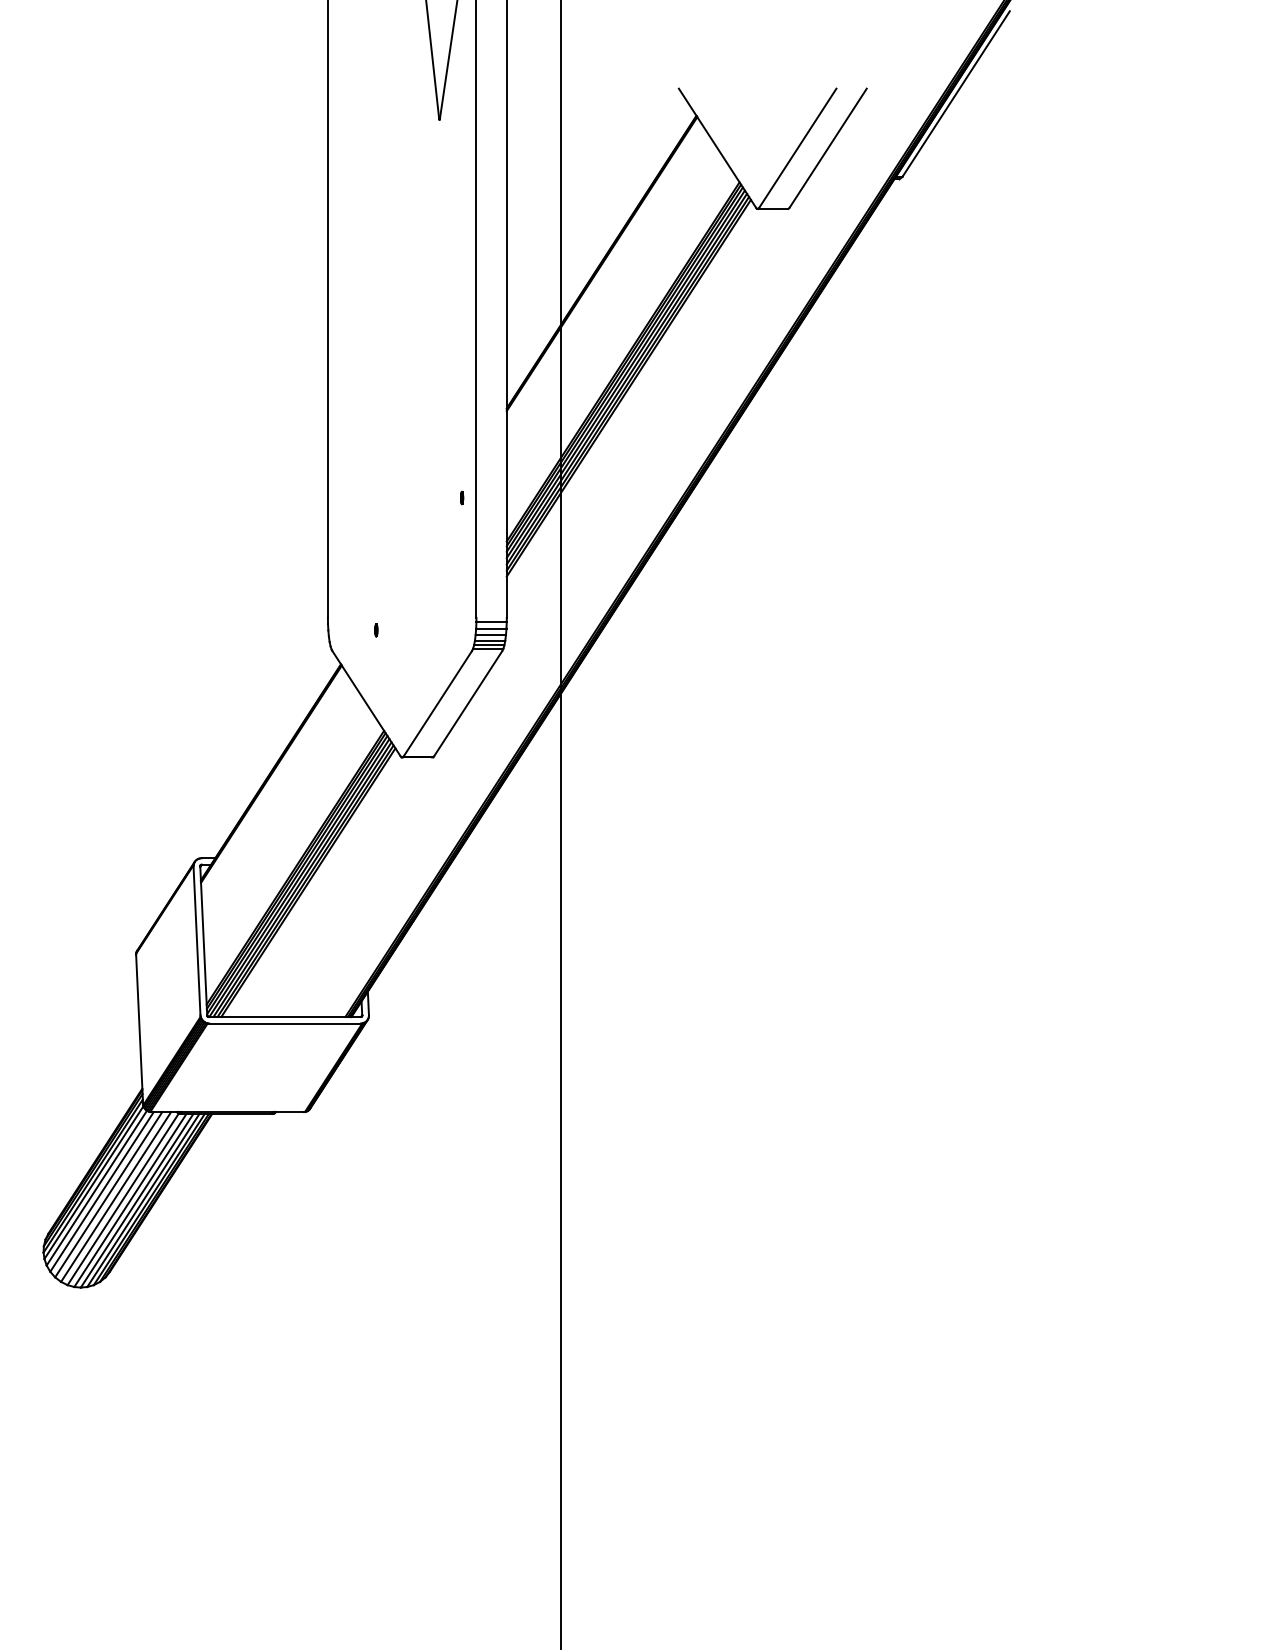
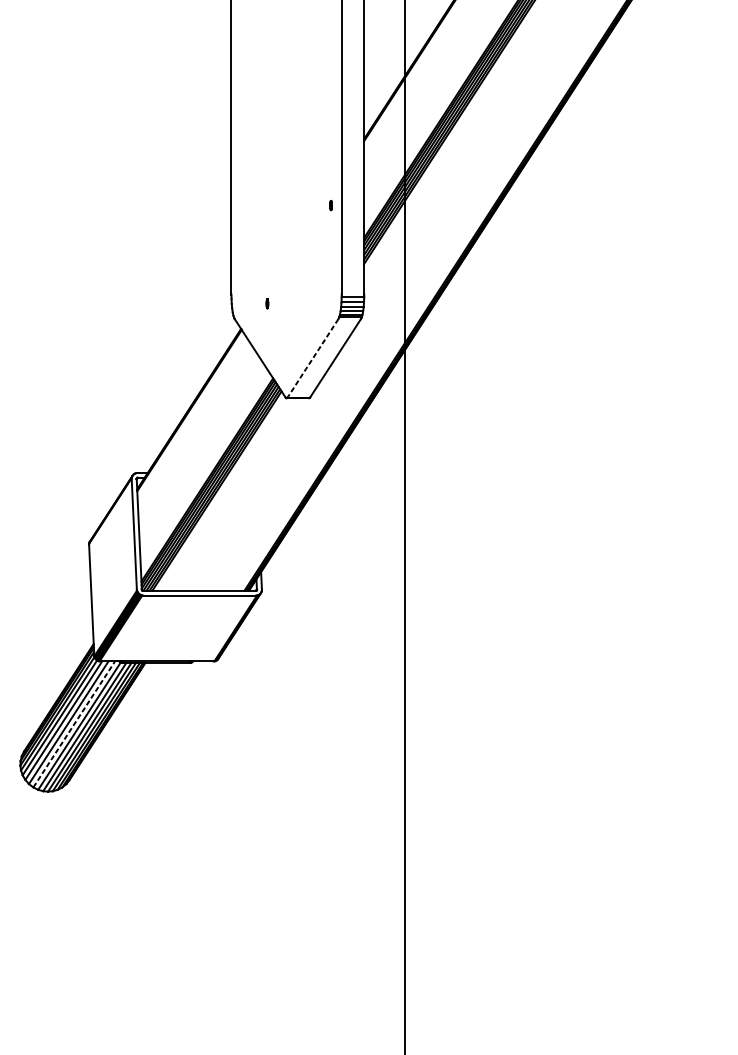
line: (437, 703) -> (312, 358), solid -> dashed
line: (116, 1196) -> (74, 724), solid -> dashed

